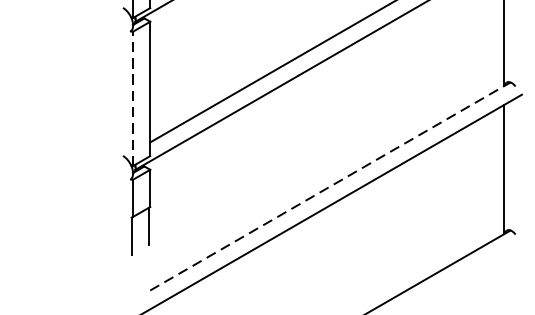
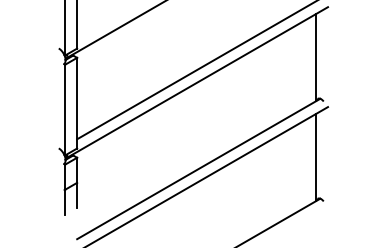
line: (132, 98) -> (65, 109), dashed -> solid
line: (331, 185) -> (199, 168), dashed -> solid

